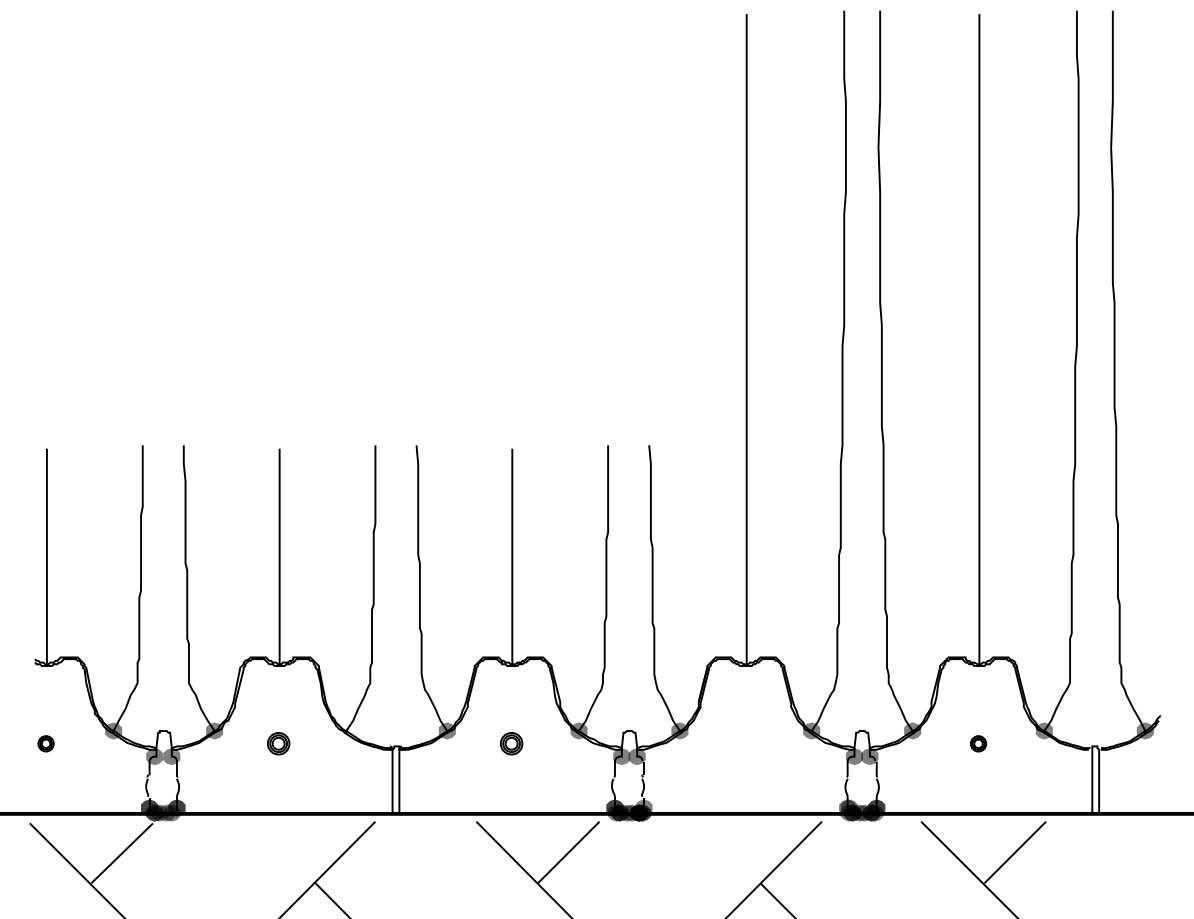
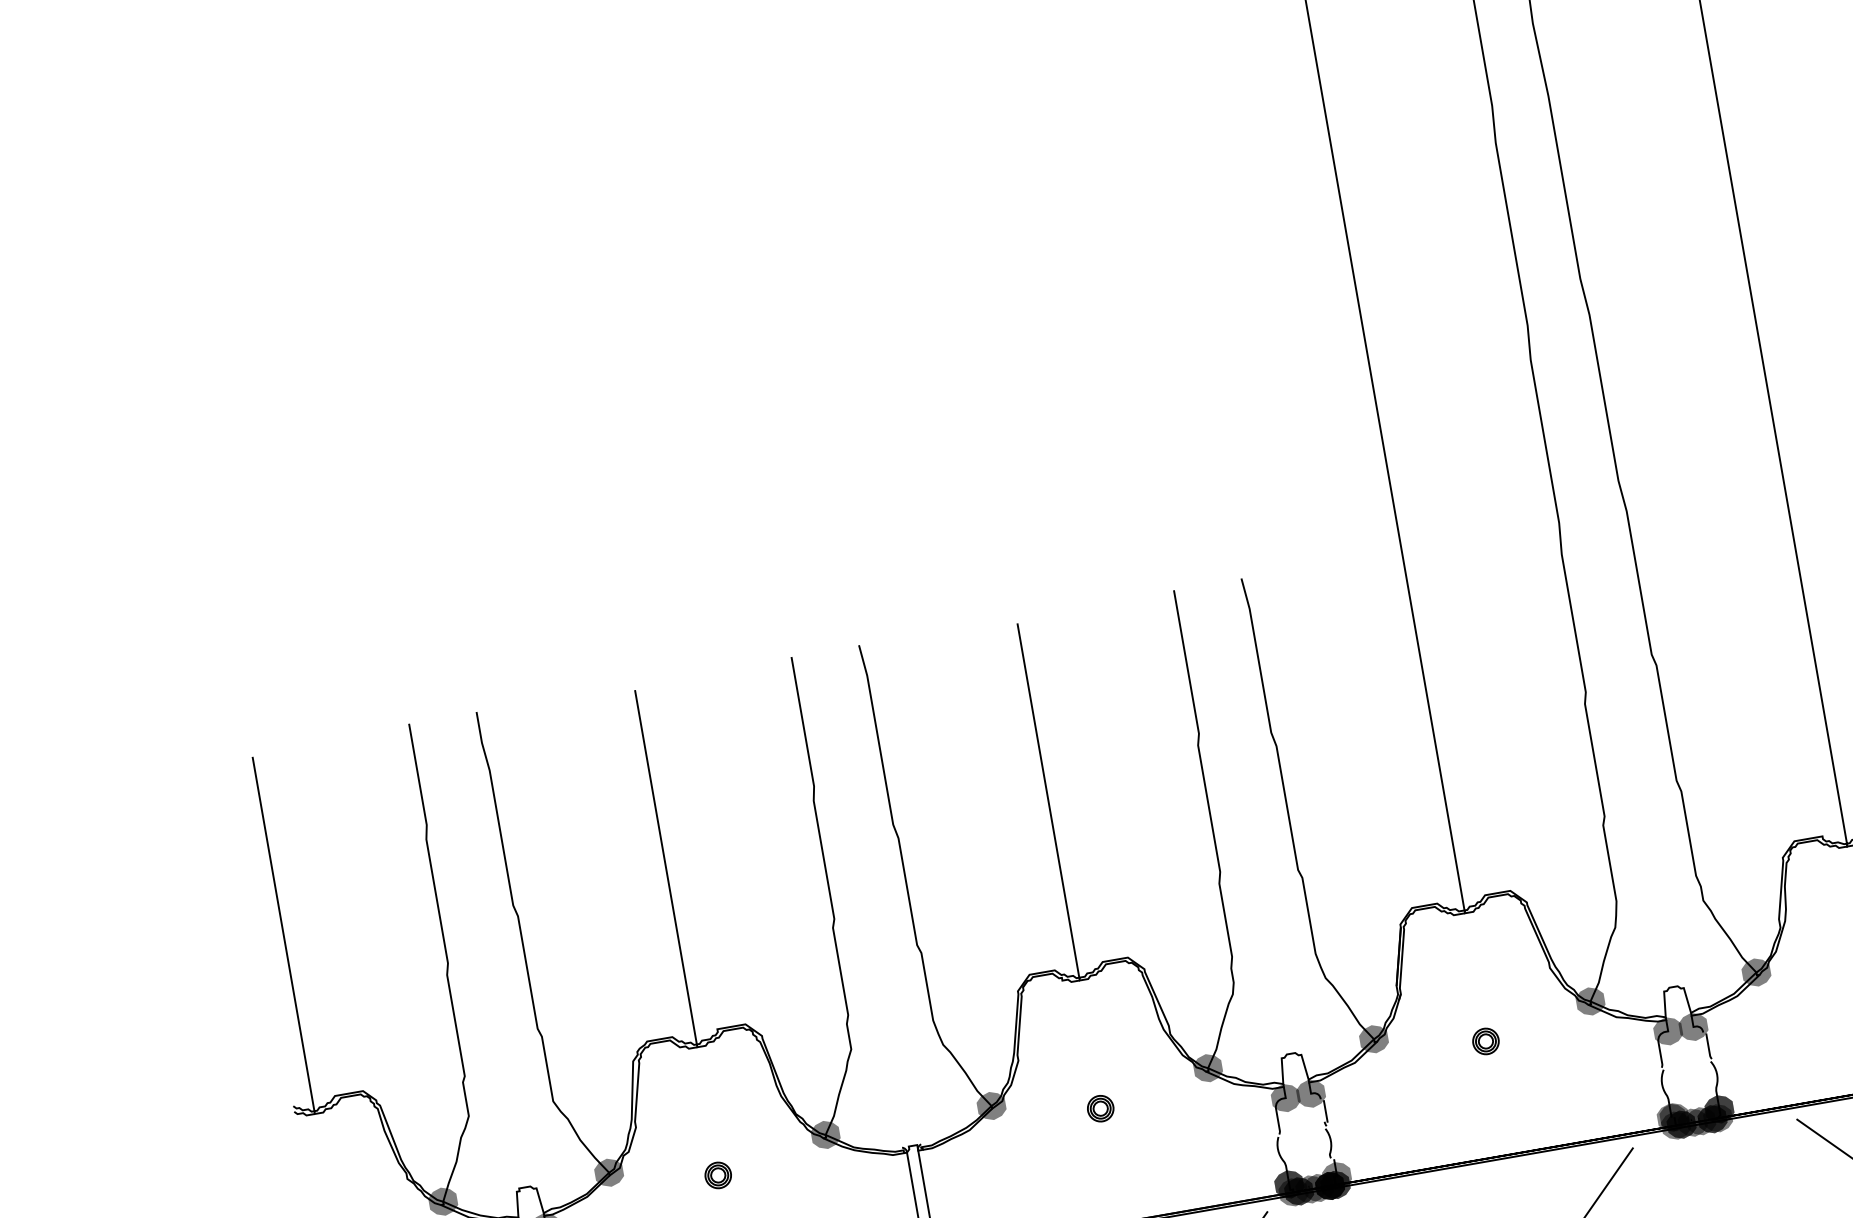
fill: (345, 730) -> (824, 1134), added
part: (278, 743) -> (717, 1174), size x0.71
part: (510, 743) -> (1099, 1108), size x0.71
part: (745, 743) -> (1485, 1041), added

